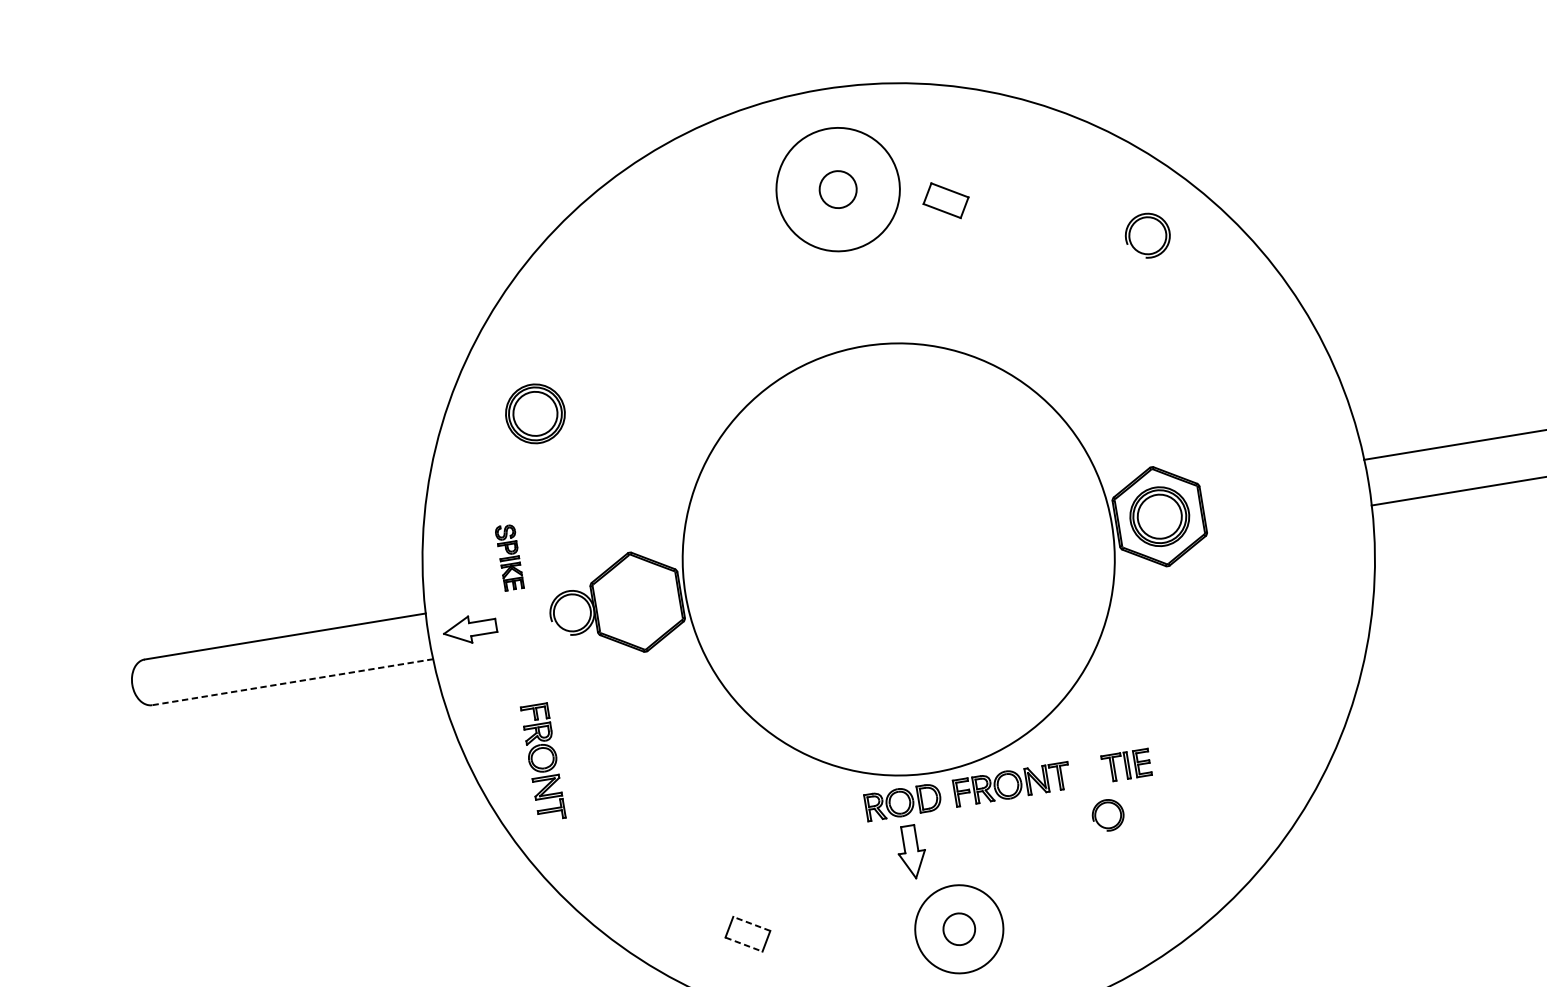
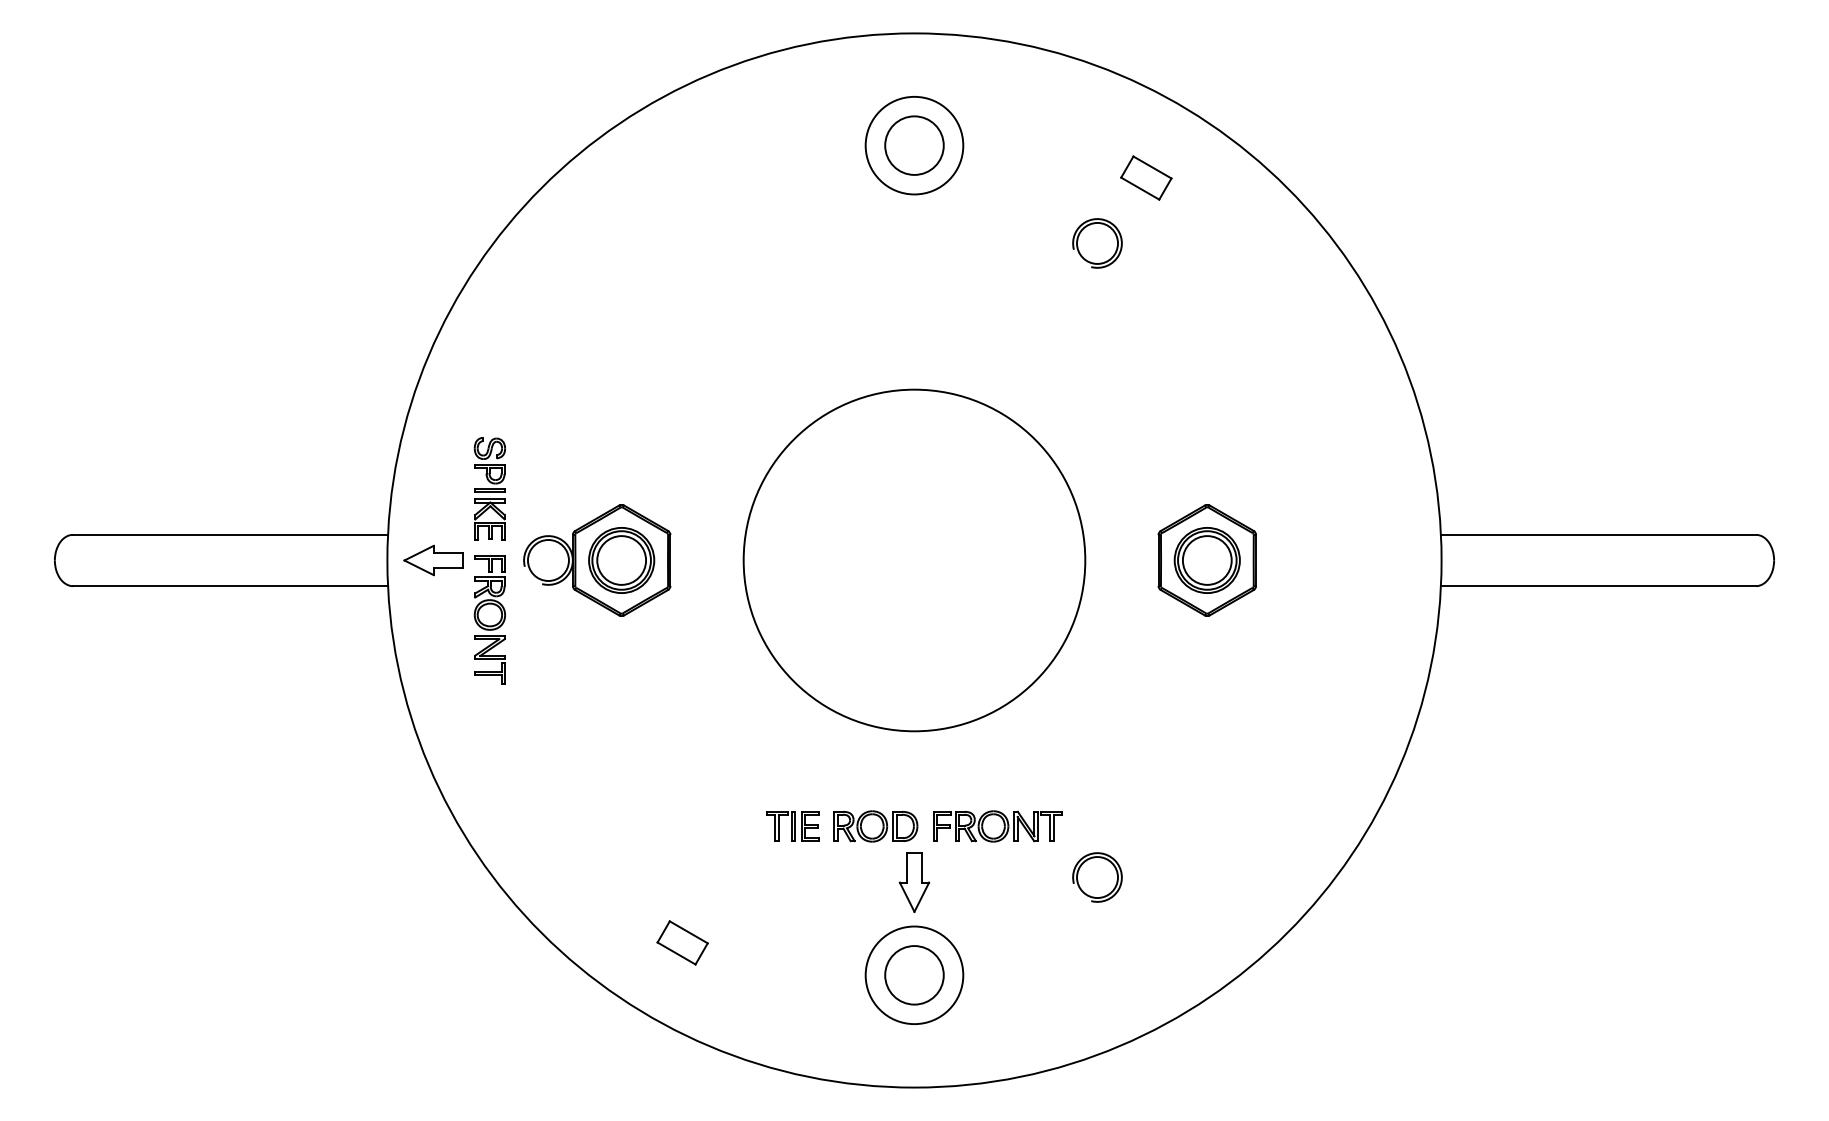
circle: (838, 189) -> (914, 145), size x0.71
circle: (838, 189) -> (914, 145), size x1.43
part: (946, 200) -> (1146, 177), moved
part: (1147, 235) -> (1097, 243), moved
part: (535, 413) -> (621, 560), moved
part: (509, 557) -> (489, 488), size x1.43
circle: (898, 559) -> (914, 560), size x0.71
line: (292, 682) -> (230, 586), dashed -> solid
part: (542, 762) -> (489, 619), moved
part: (1126, 765) -> (792, 826), moved
part: (1108, 815) -> (1097, 877), size x1.43
part: (911, 852) -> (914, 882), moved
line: (751, 924) -> (688, 932), dashed -> solid
circle: (959, 929) -> (914, 975), size x1.67
line: (743, 944) -> (676, 953), dashed -> solid

